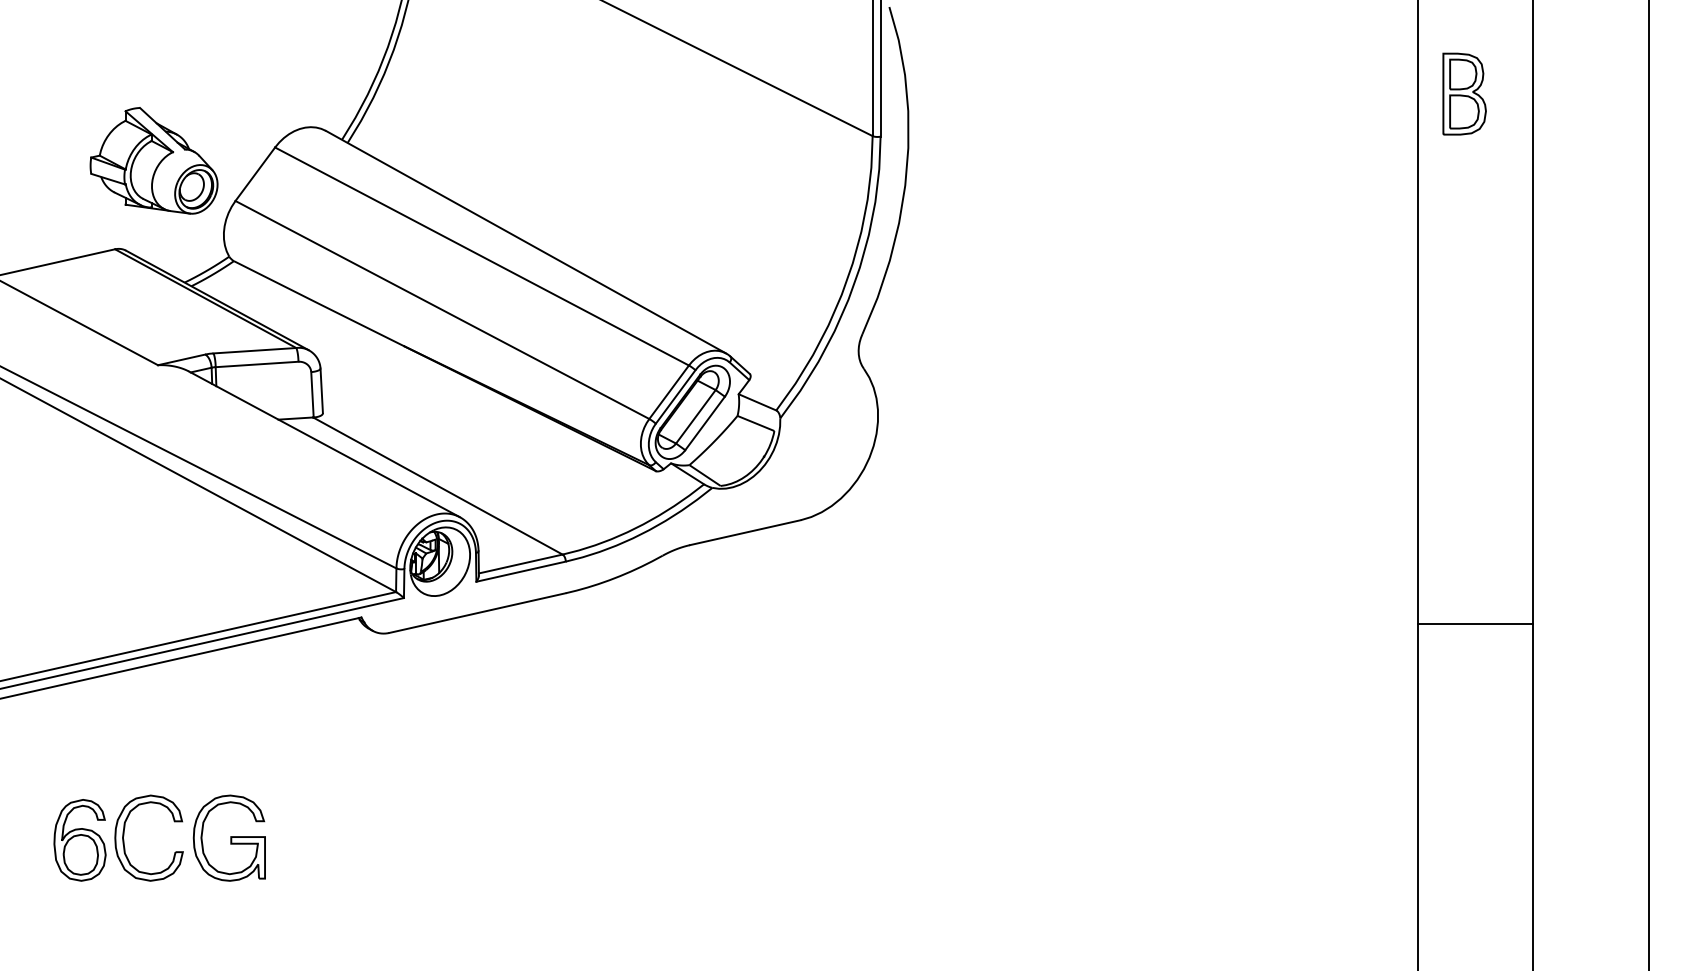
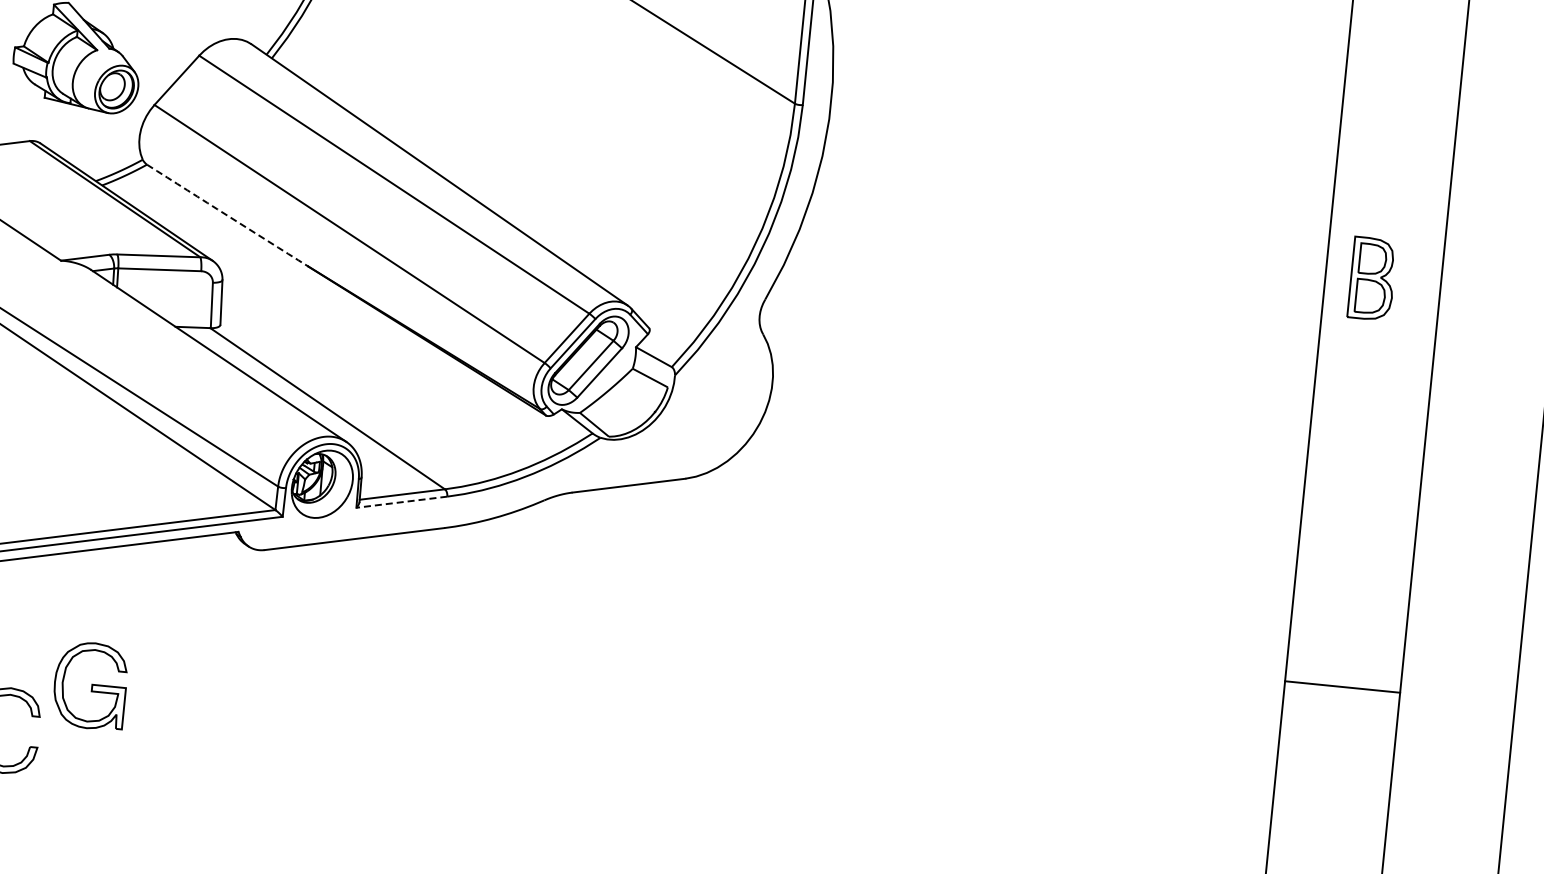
part: (1464, 93) -> (1372, 278), moved
arc: (319, 303) -> (227, 215), solid -> dashed
line: (521, 571) -> (402, 502), solid -> dashed
line: (1475, 624) -> (1342, 687), moved
part: (228, 837) -> (89, 684), moved

